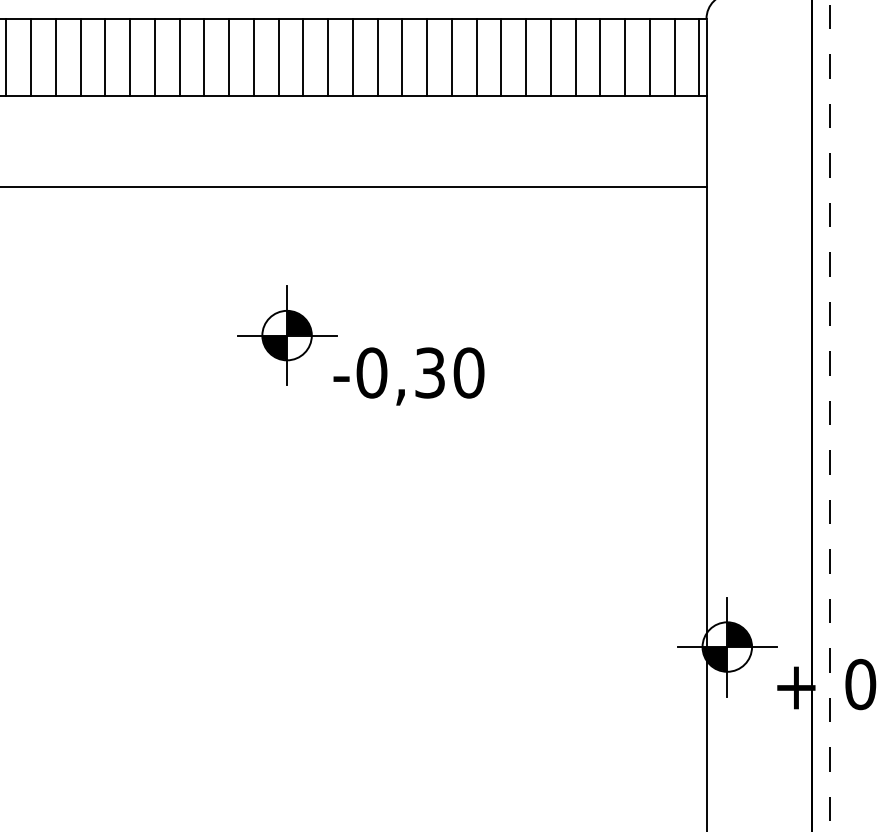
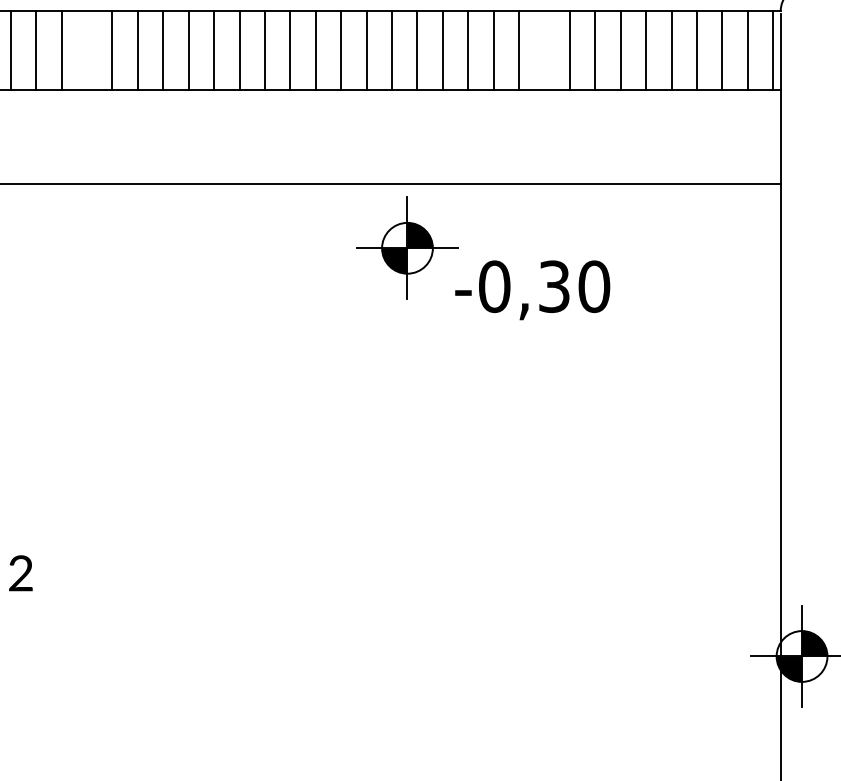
line: (31, 56) -> (87, 49), removed
line: (476, 56) -> (544, 49), removed
part: (360, 345) -> (482, 258), moved

